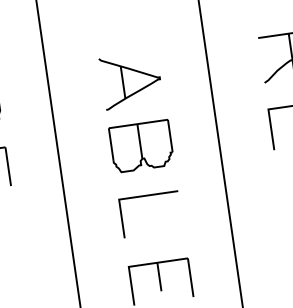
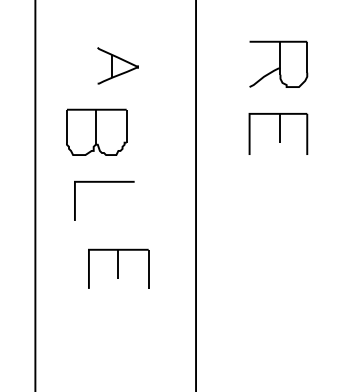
part: (130, 80) -> (117, 65), size x0.7
part: (141, 145) -> (96, 131), moved
curve: (148, 196) -> (104, 182), moved

